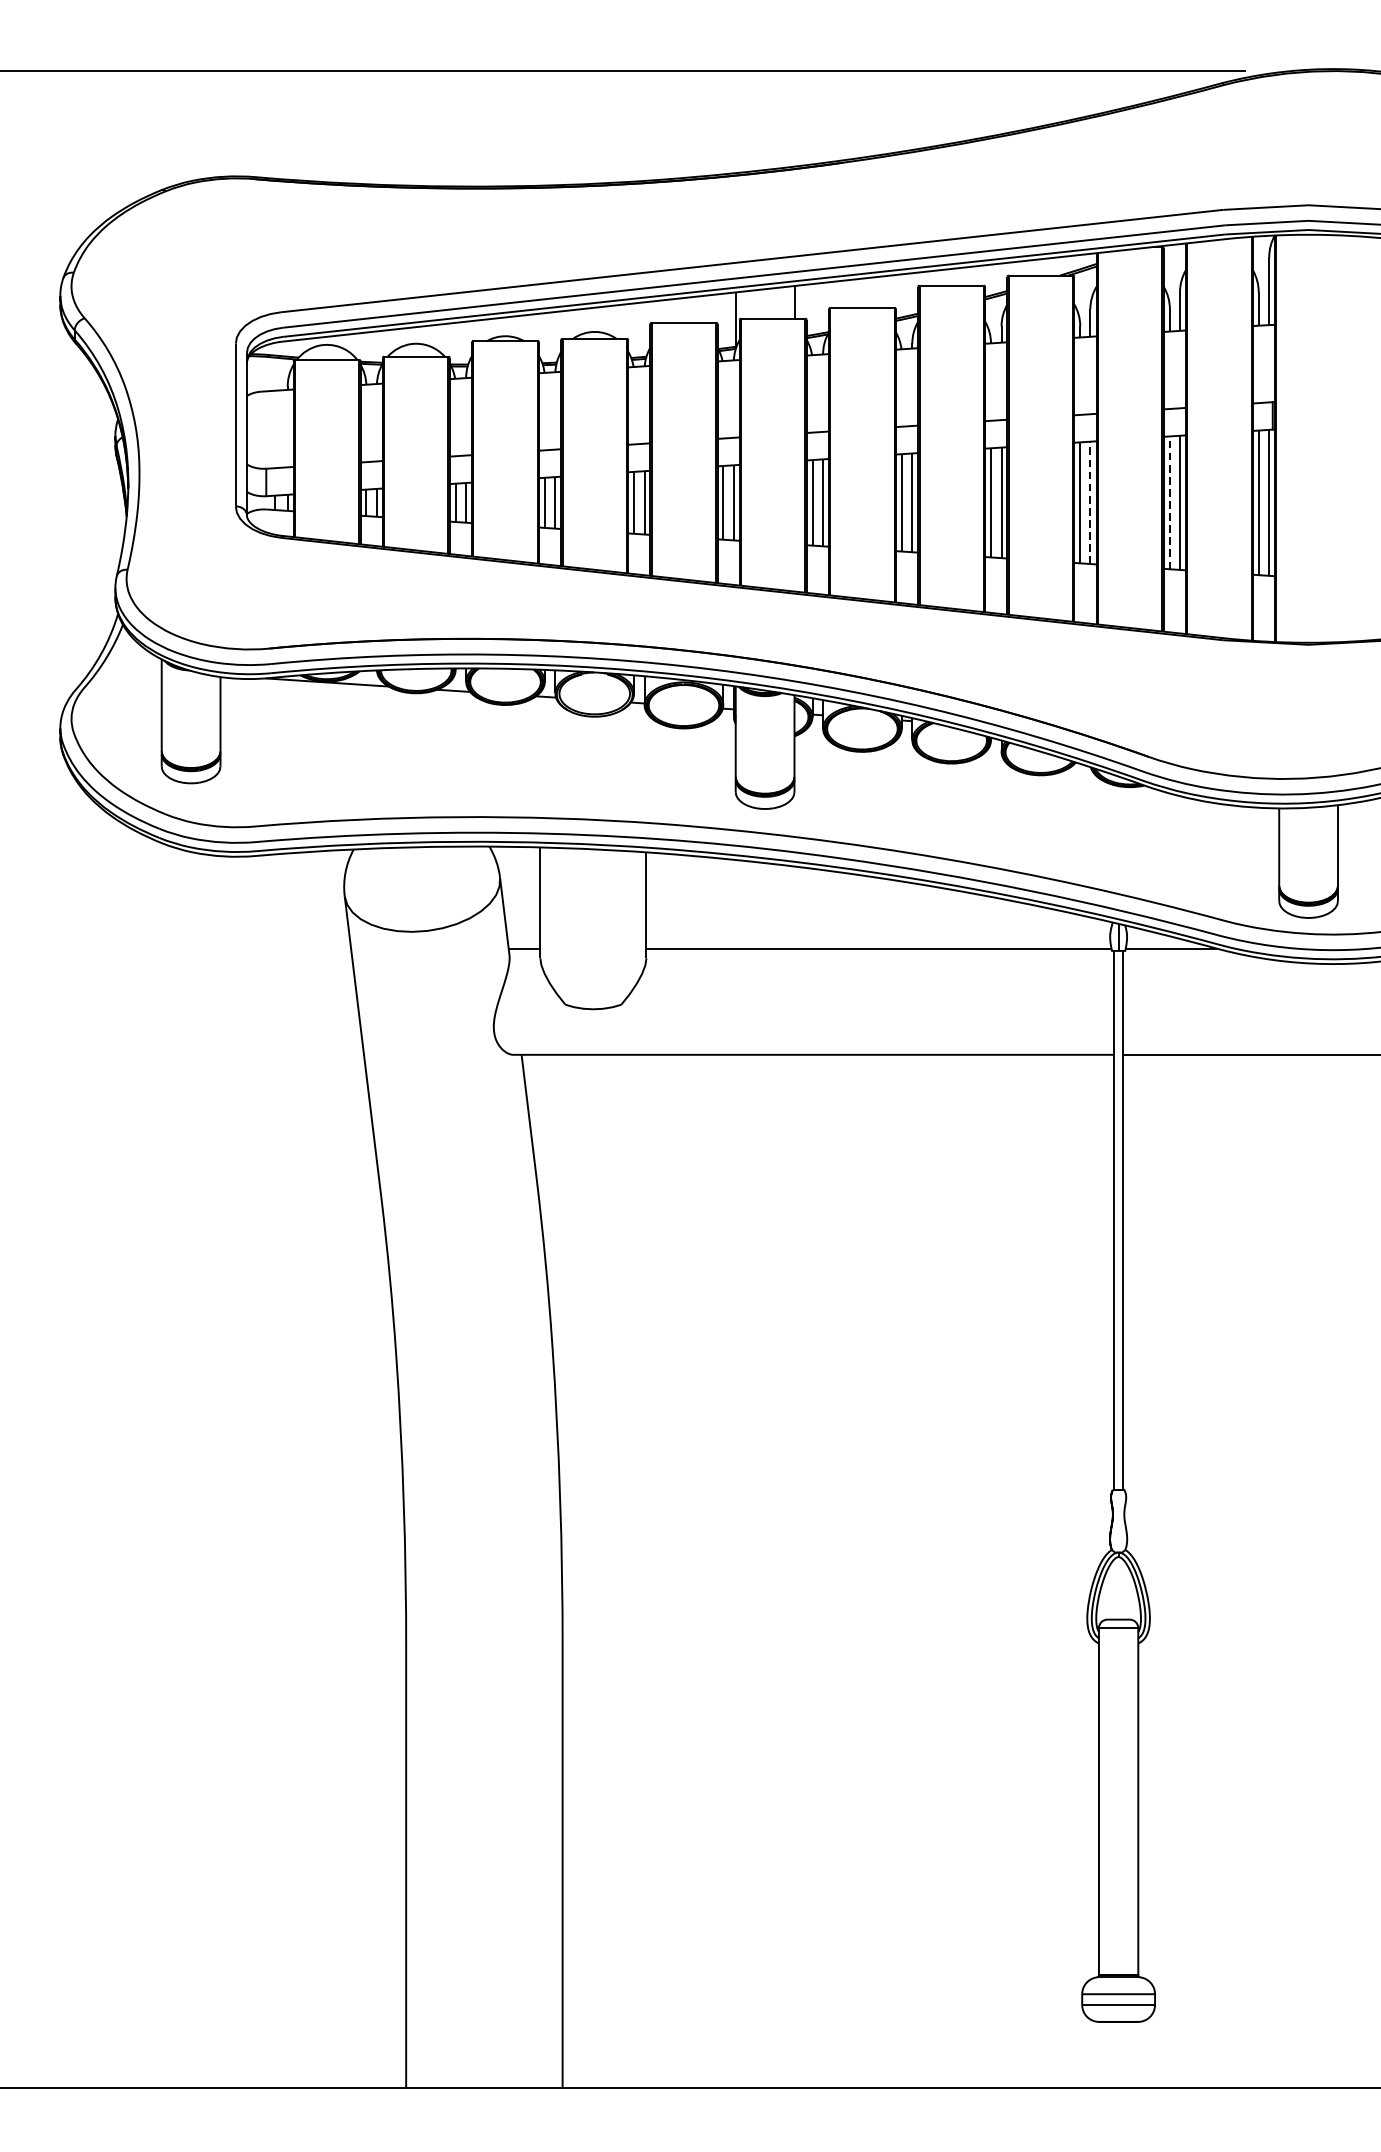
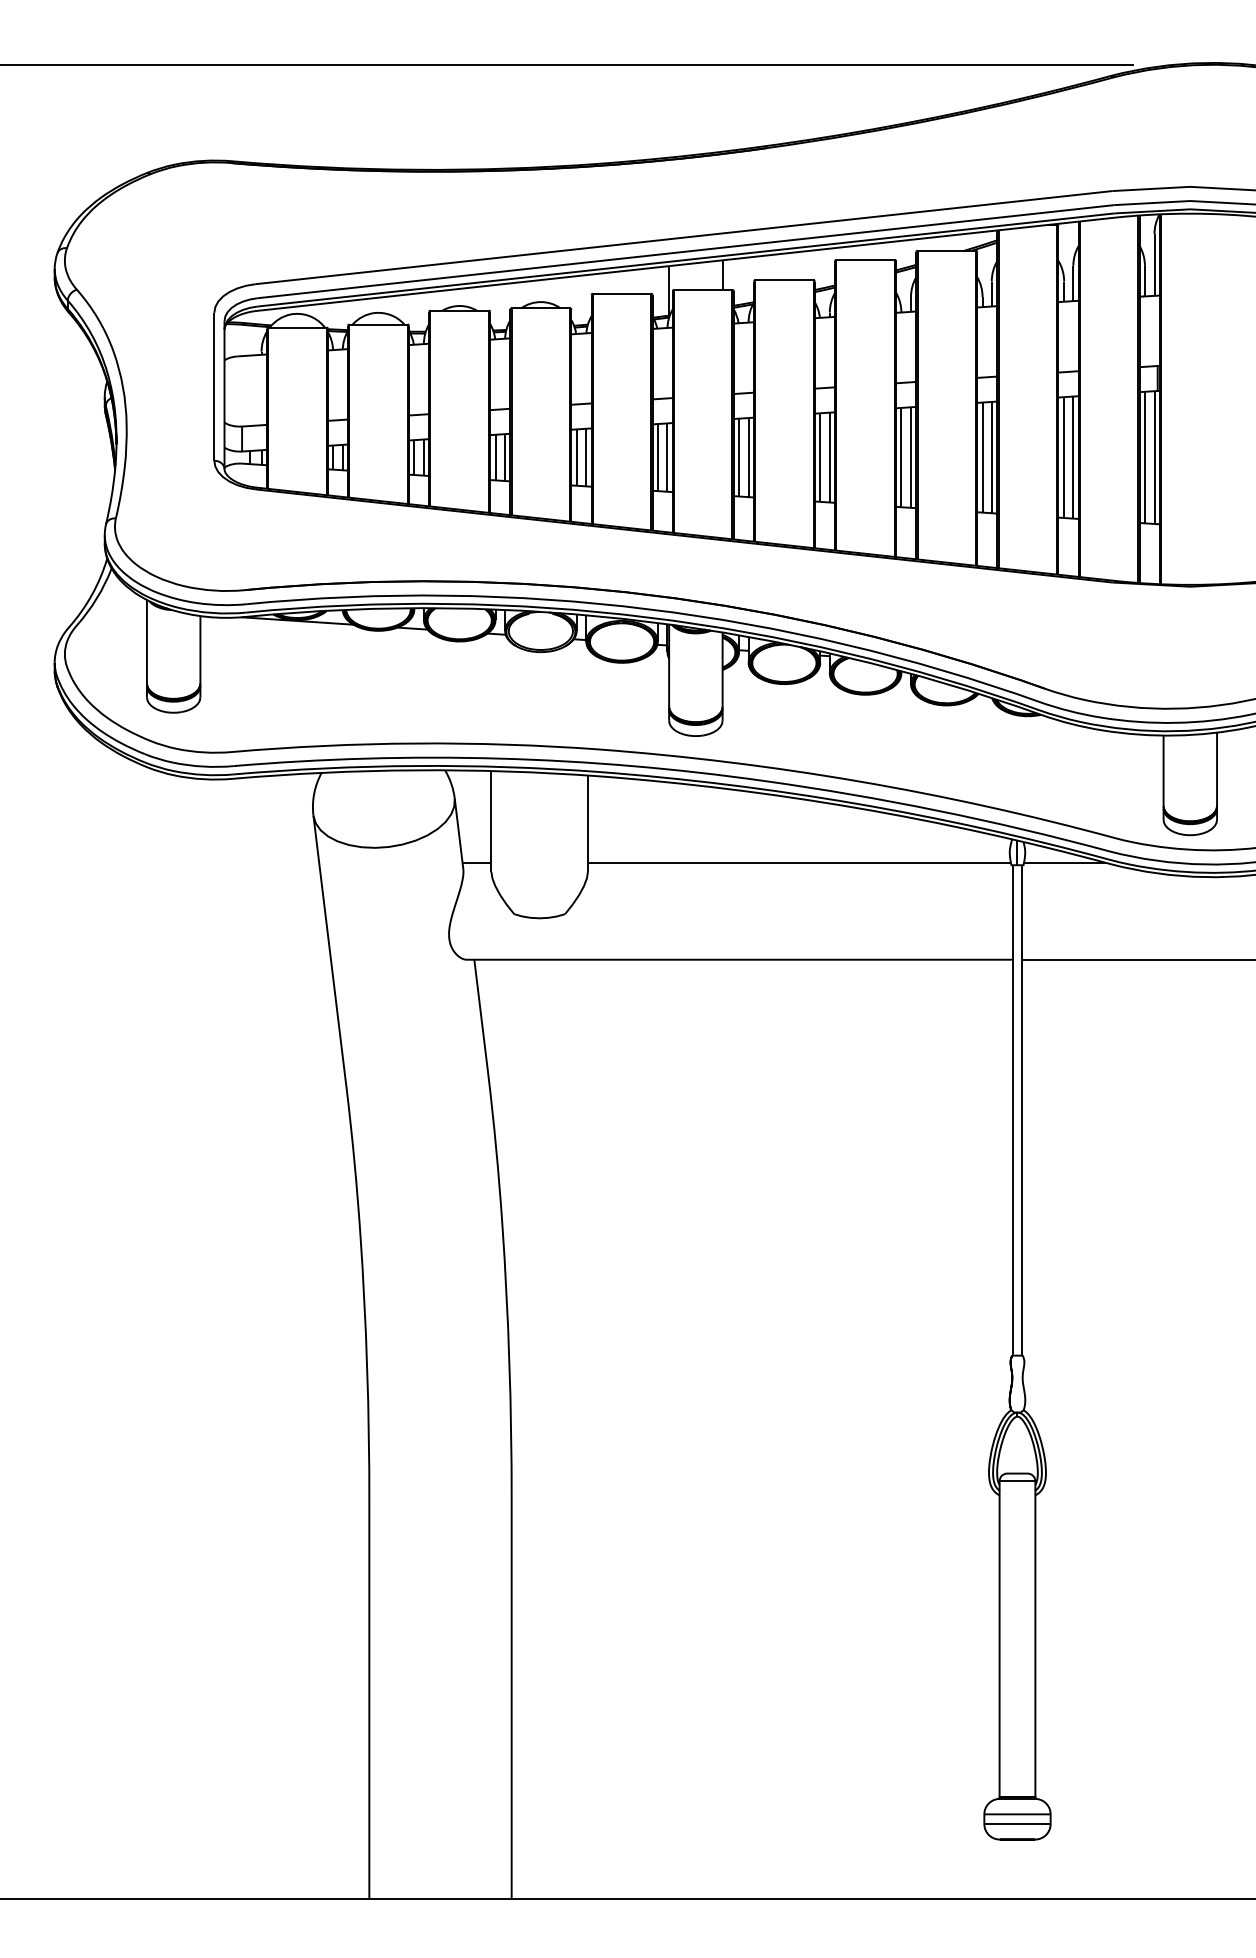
line: (1090, 502) -> (991, 457), dashed -> solid
line: (1170, 502) -> (1064, 457), dashed -> solid

